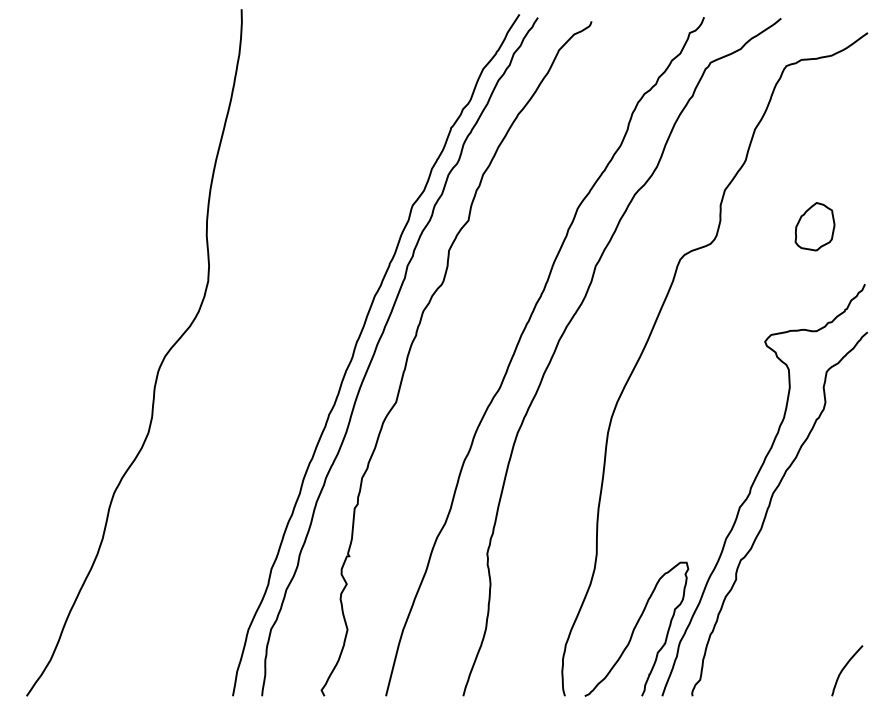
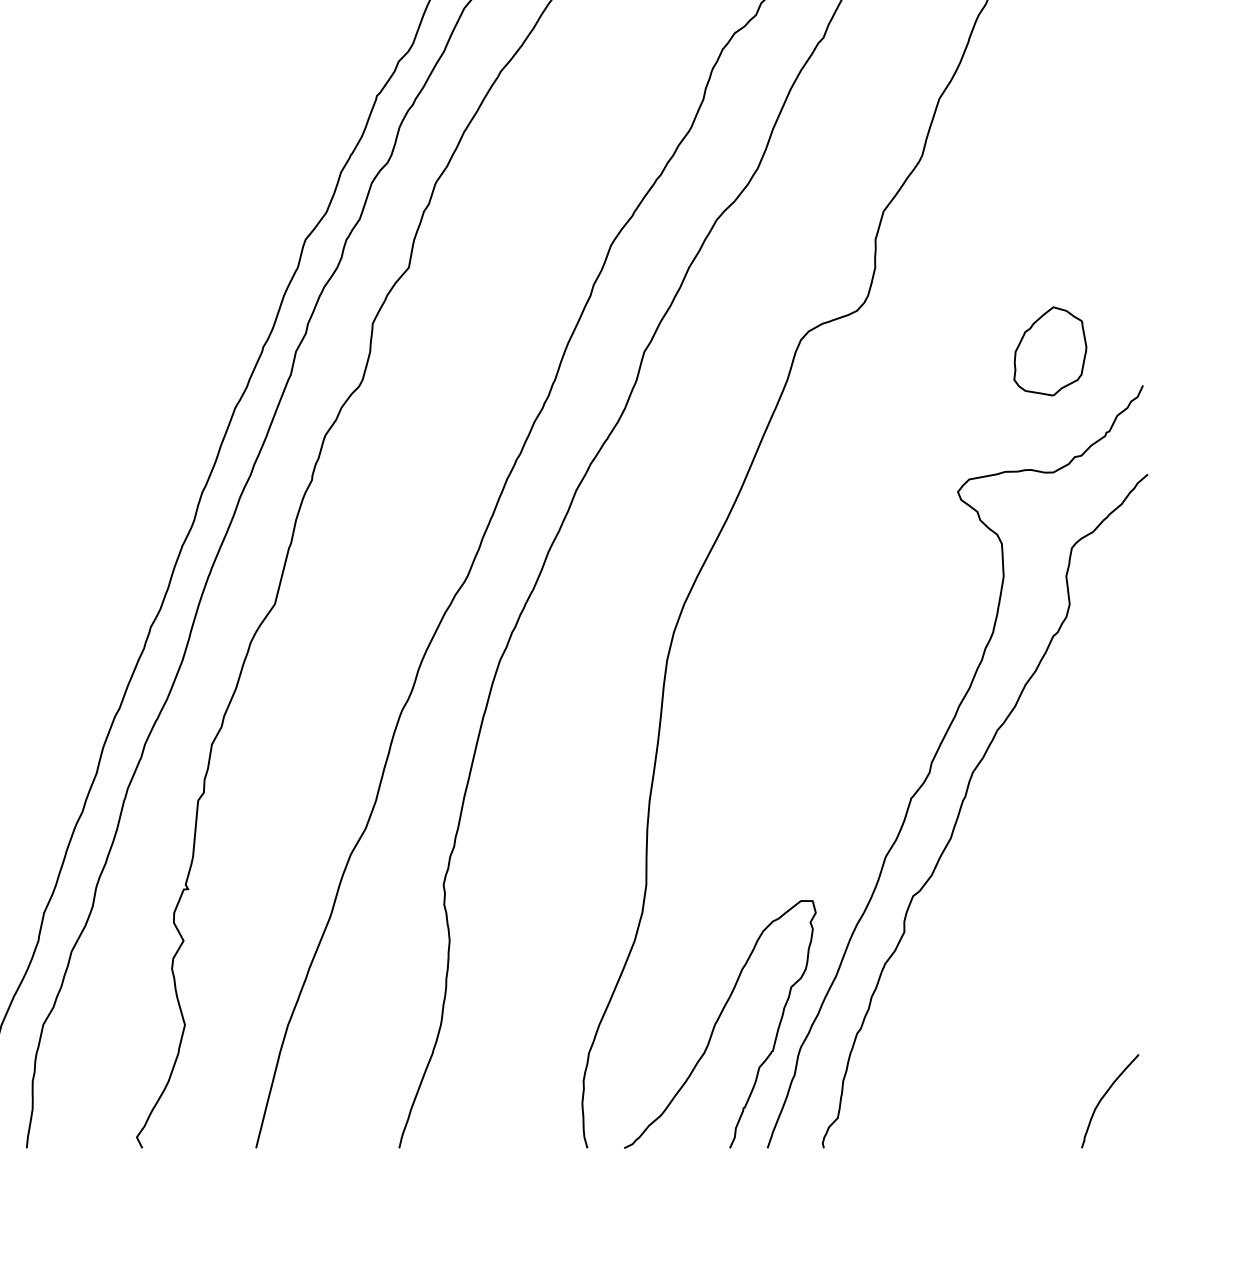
part: (814, 226) -> (1049, 350), moved

